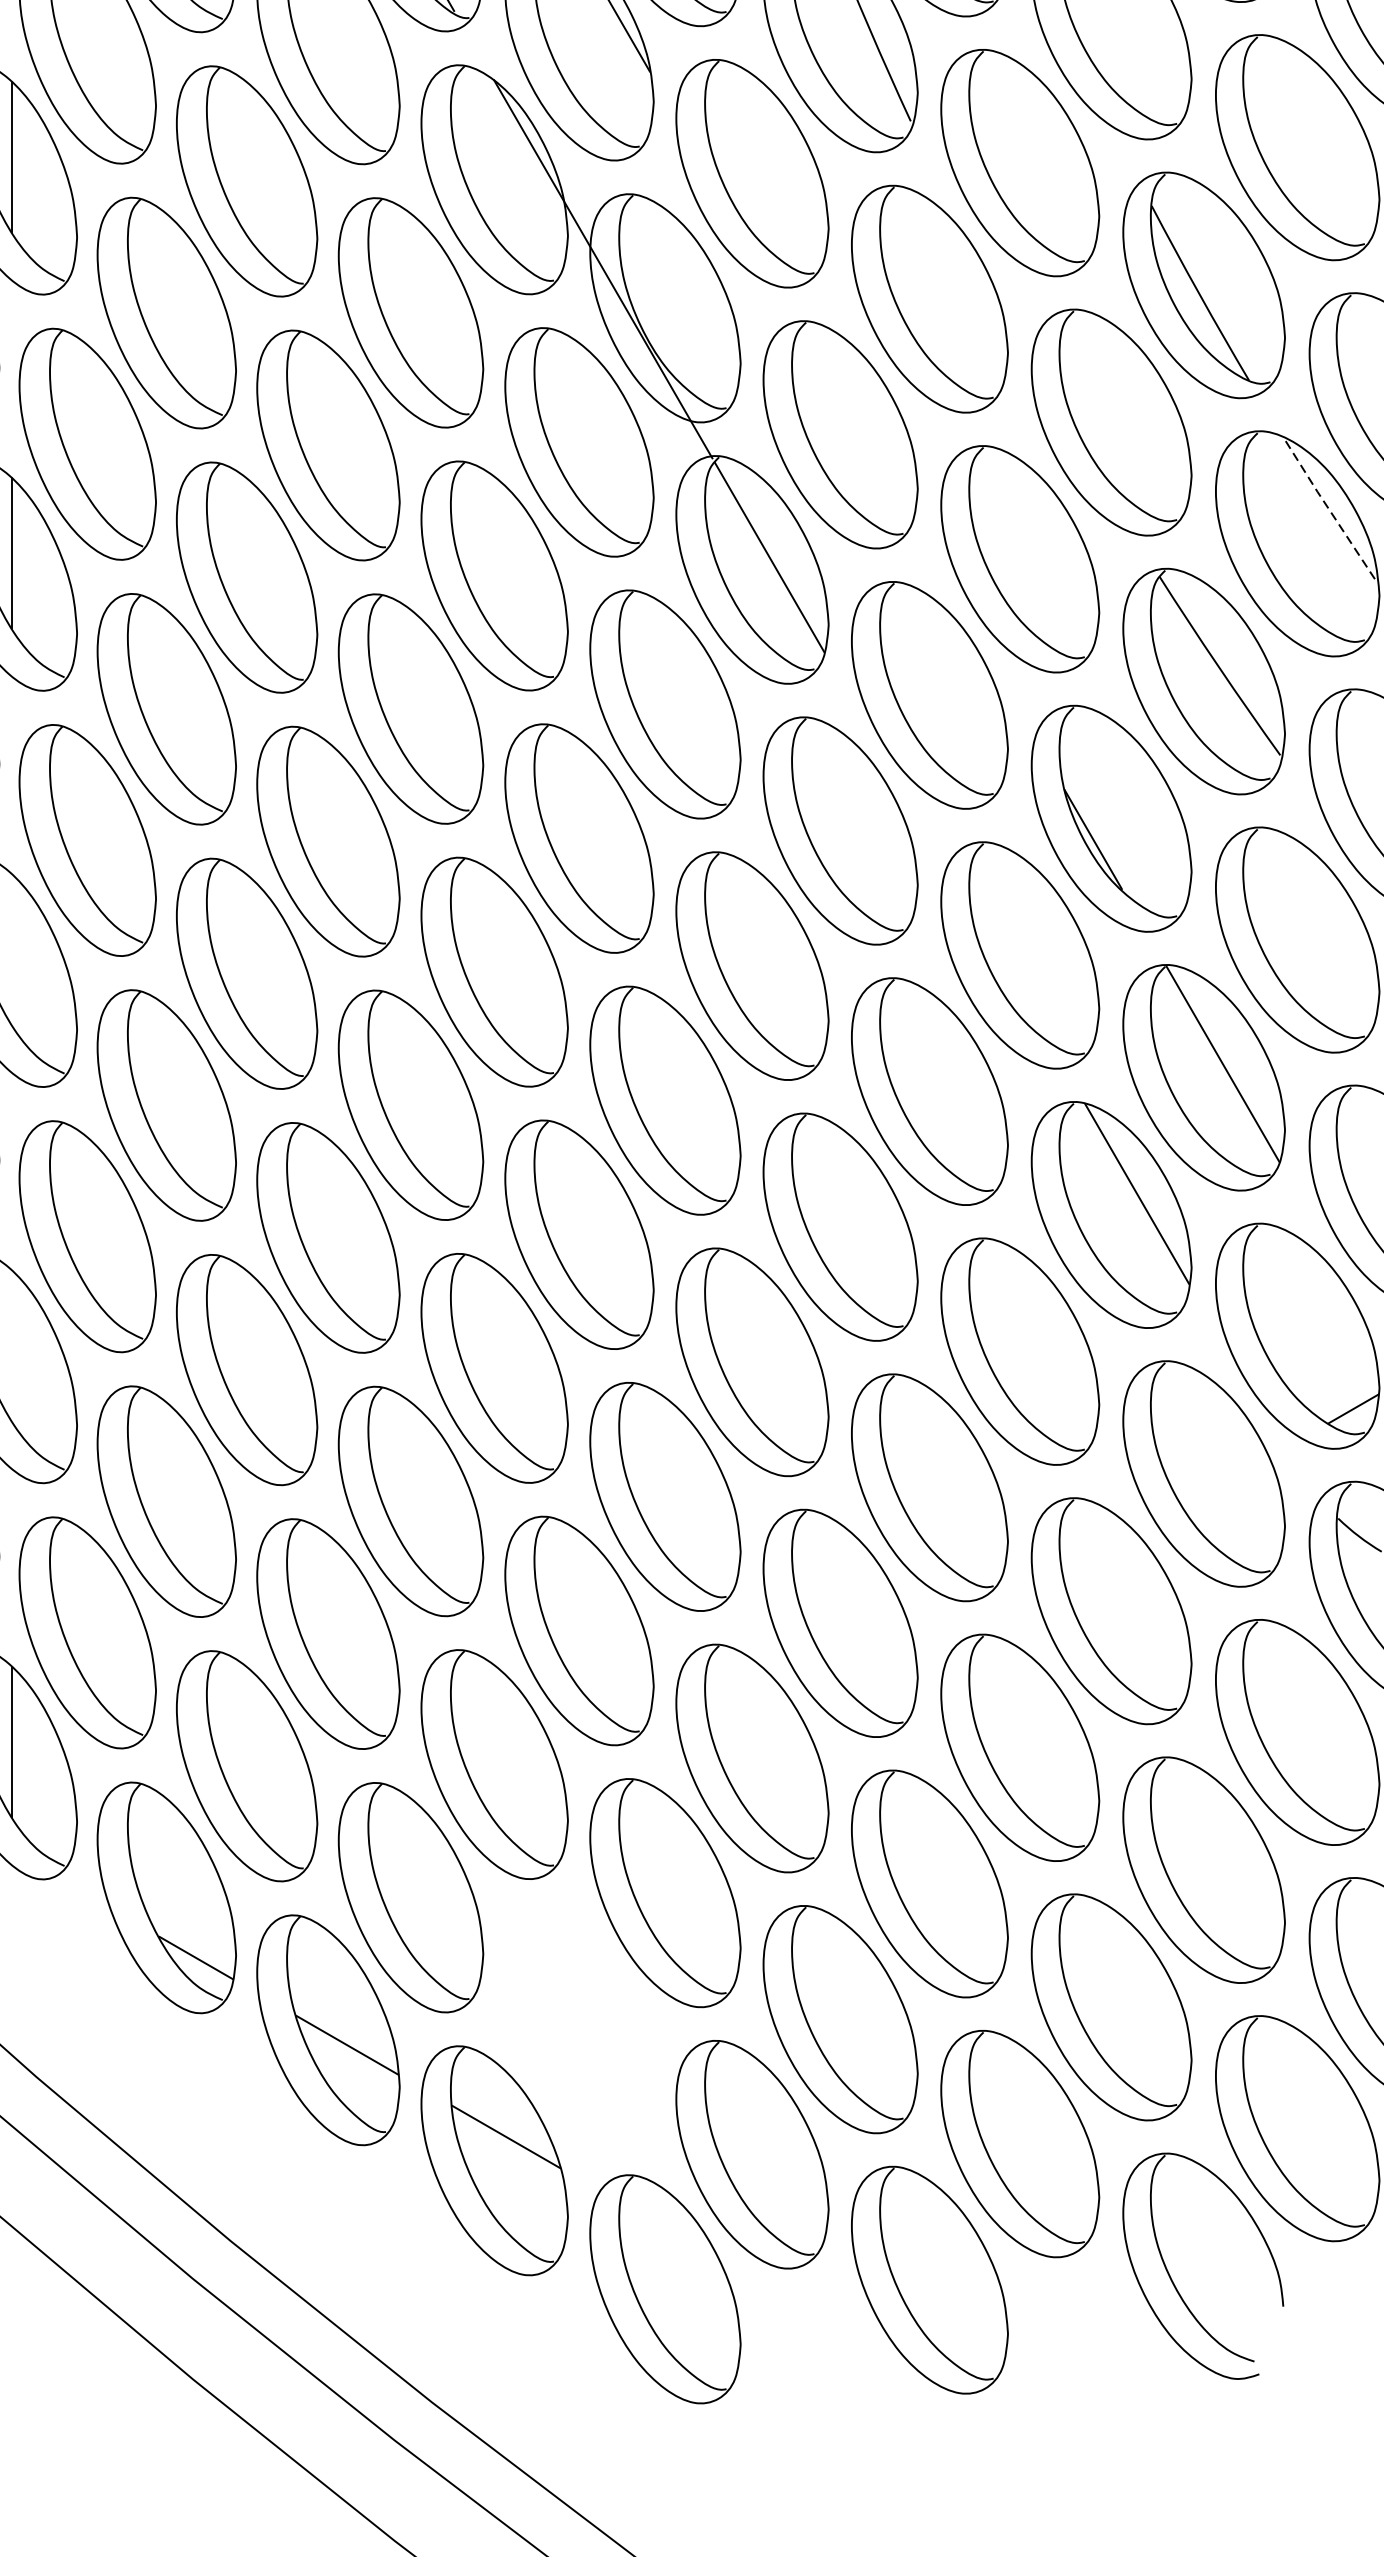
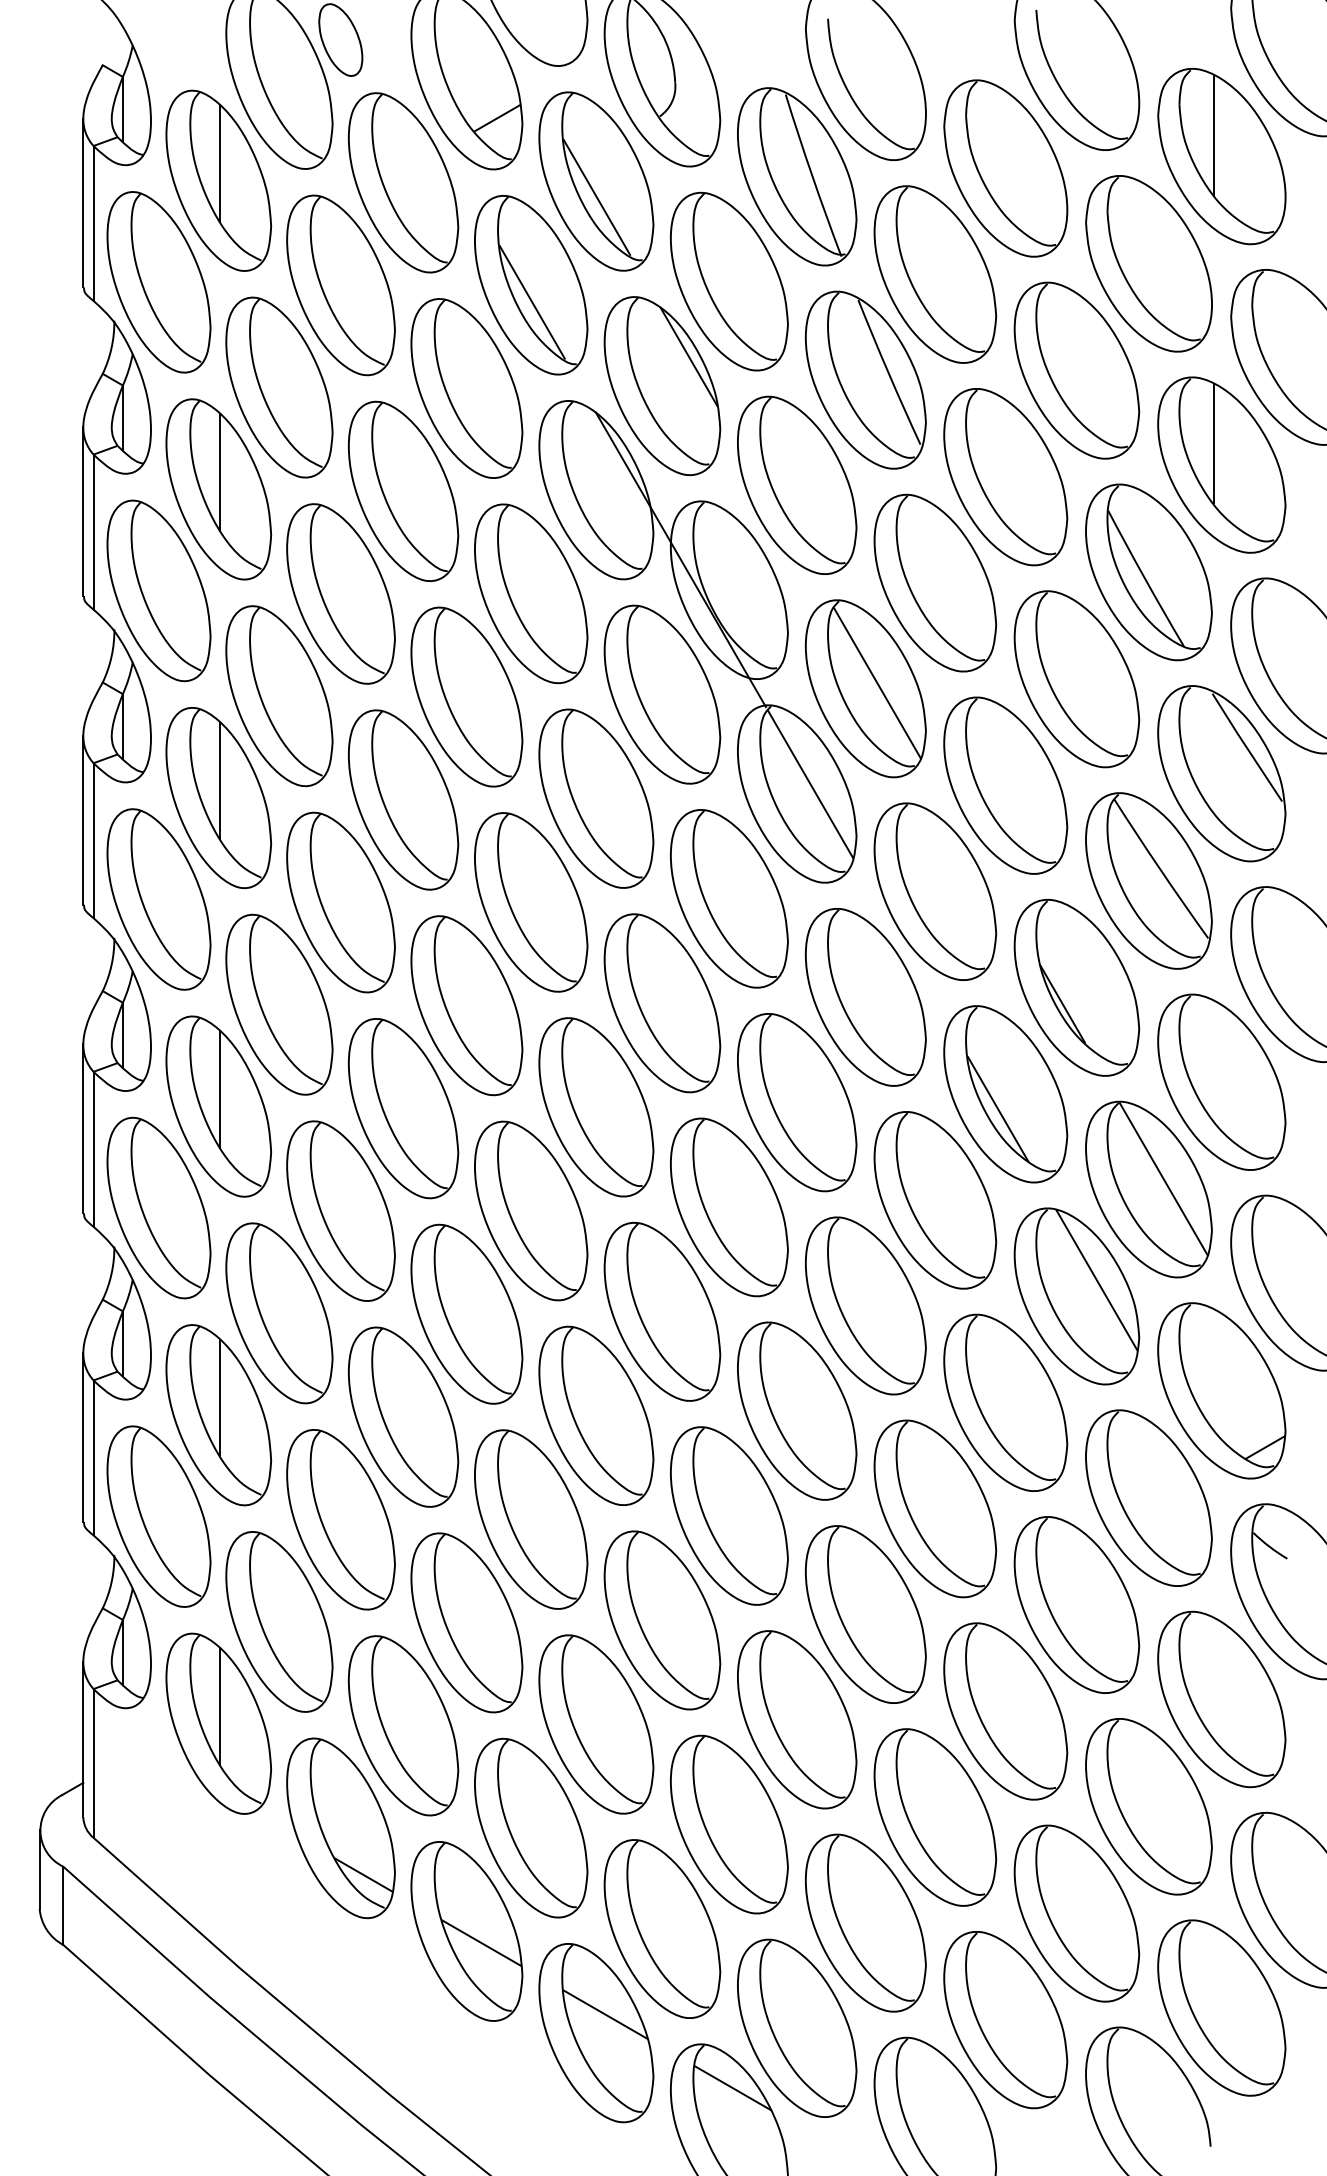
line: (1286, 119) -> (1213, 443), added
line: (854, 426) -> (876, 682), added
line: (1329, 510) -> (1246, 747), dashed -> solid
line: (12, 949) -> (220, 1089), added
line: (1010, 974) -> (998, 1109), added
line: (12, 1344) -> (220, 1397), added
part: (579, 2026) -> (662, 1928), added
line: (670, 2231) -> (733, 2088), added

